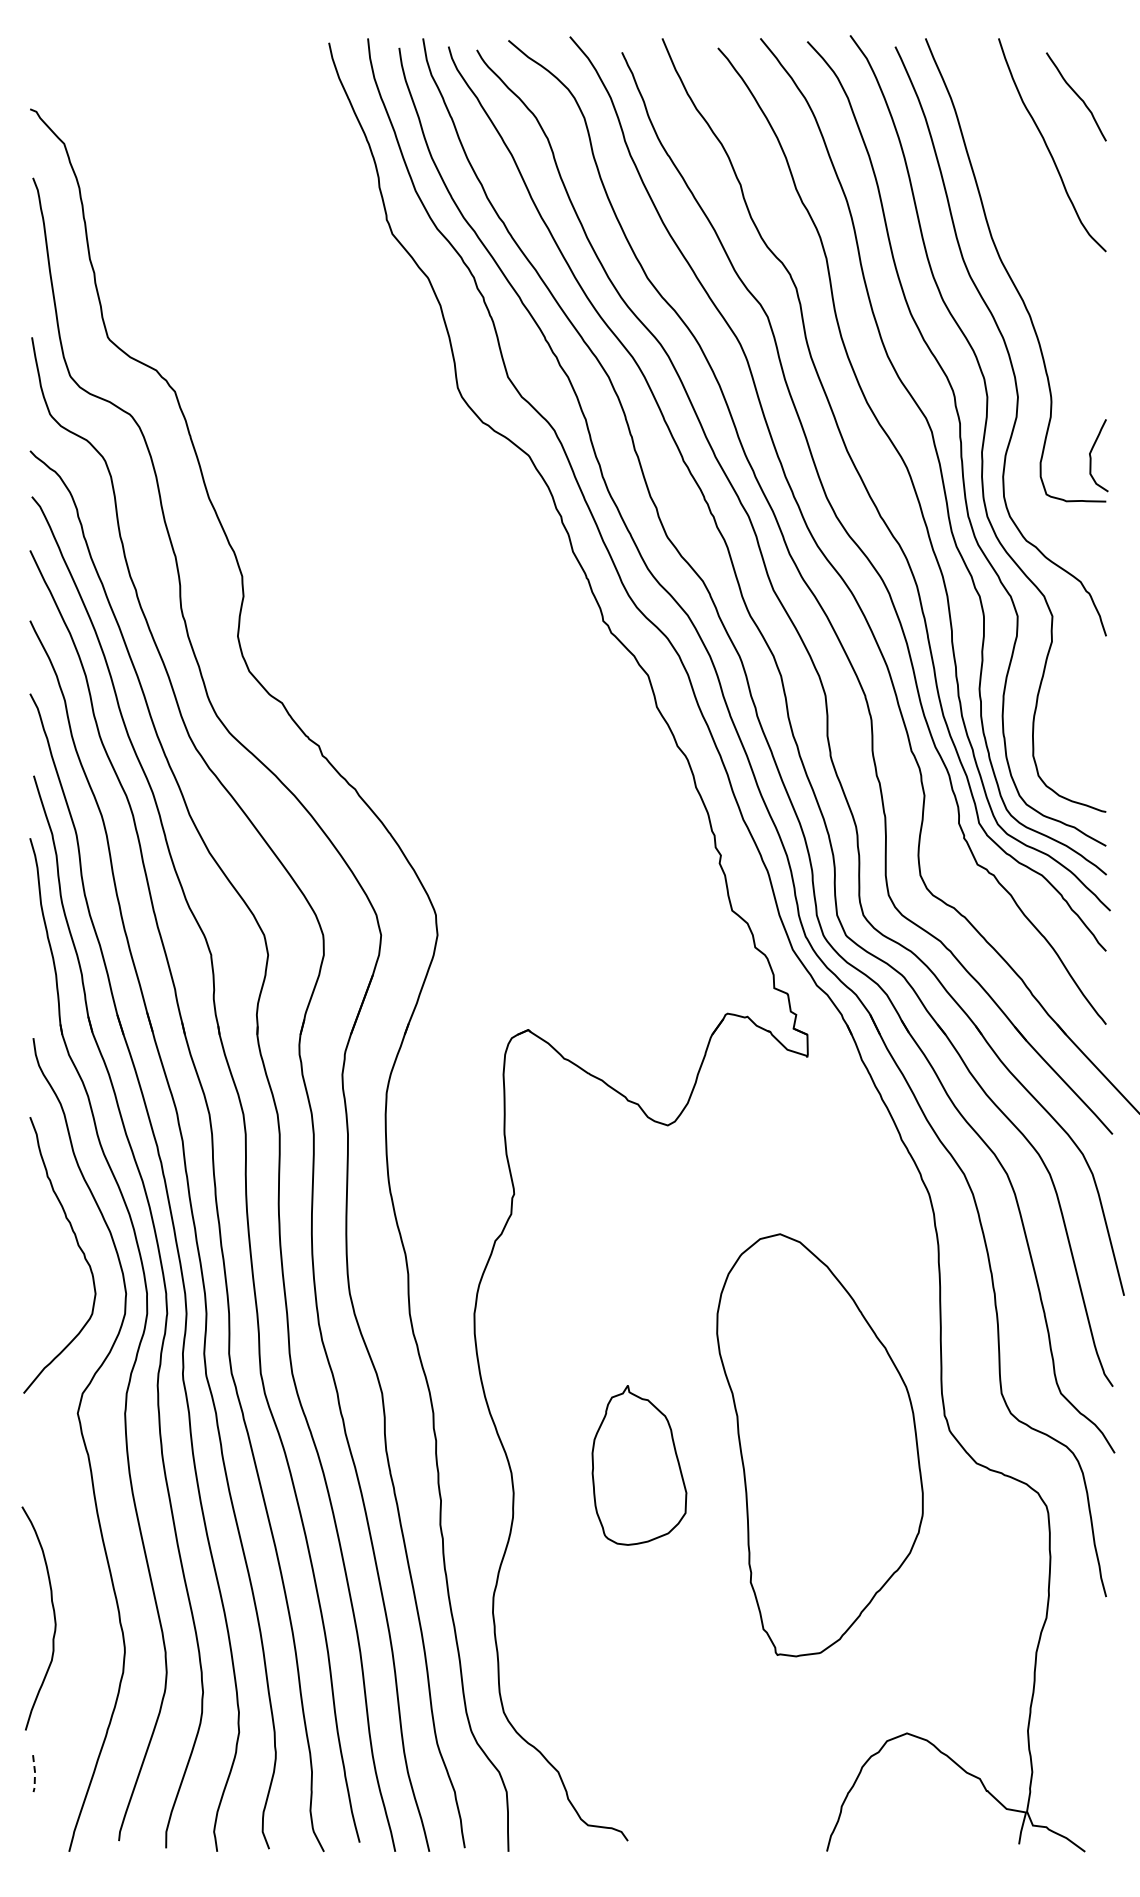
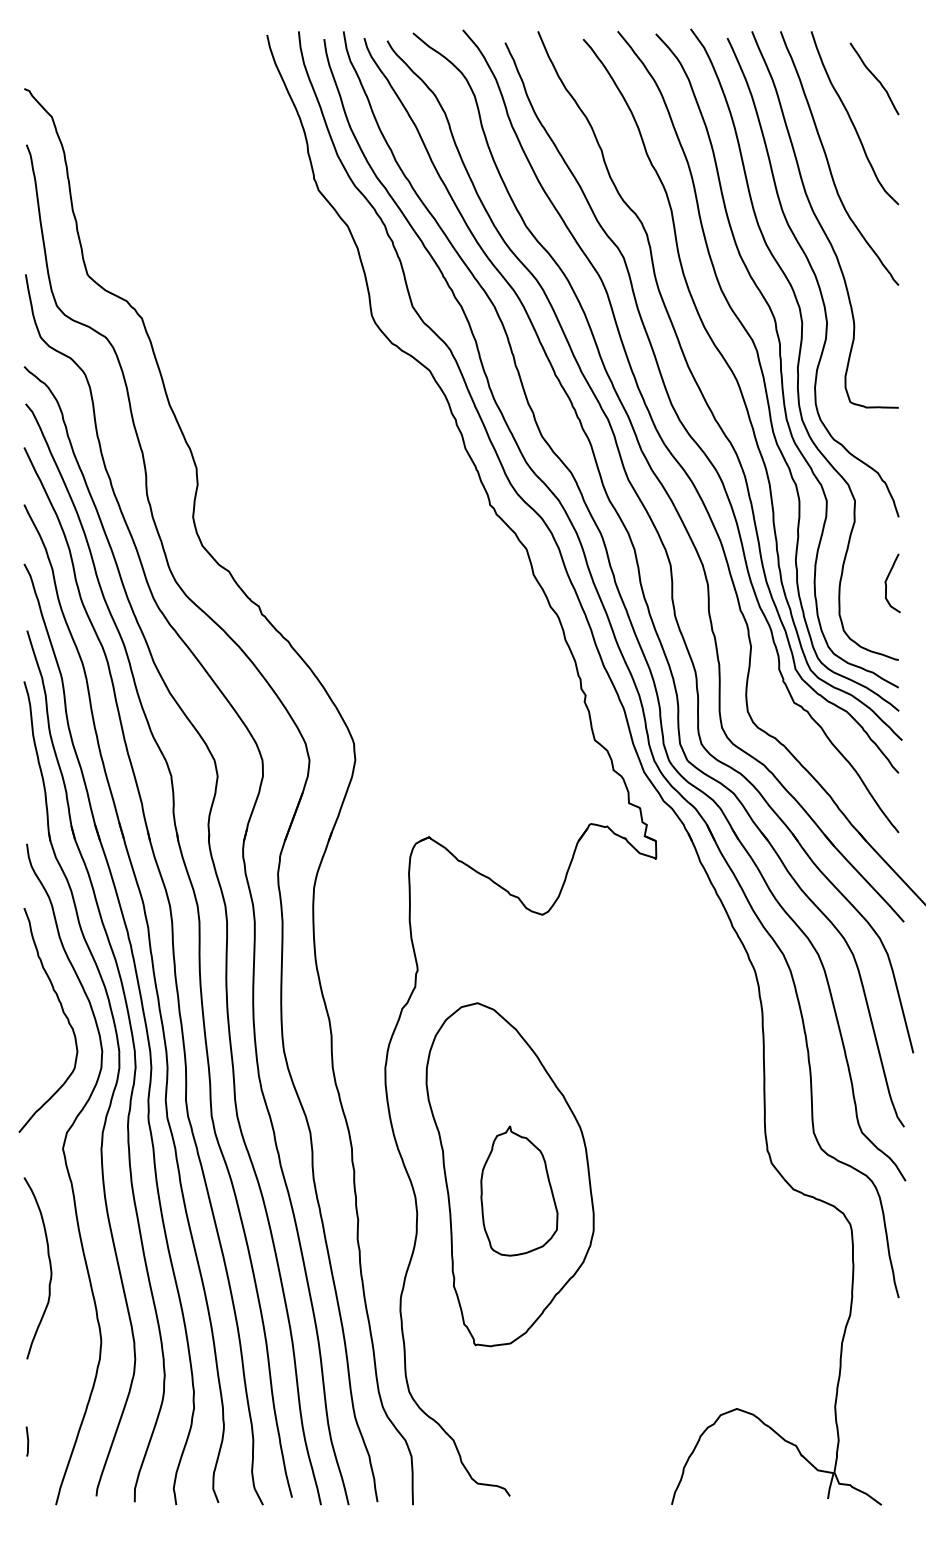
curve: (1019, 197) -> (828, 160), added
curve: (1091, 456) -> (886, 584), moved
part: (819, 1445) -> (509, 1174), moved
curve: (53, 1616) -> (49, 1266), moved
line: (34, 1774) -> (27, 1442), dashed -> solid

